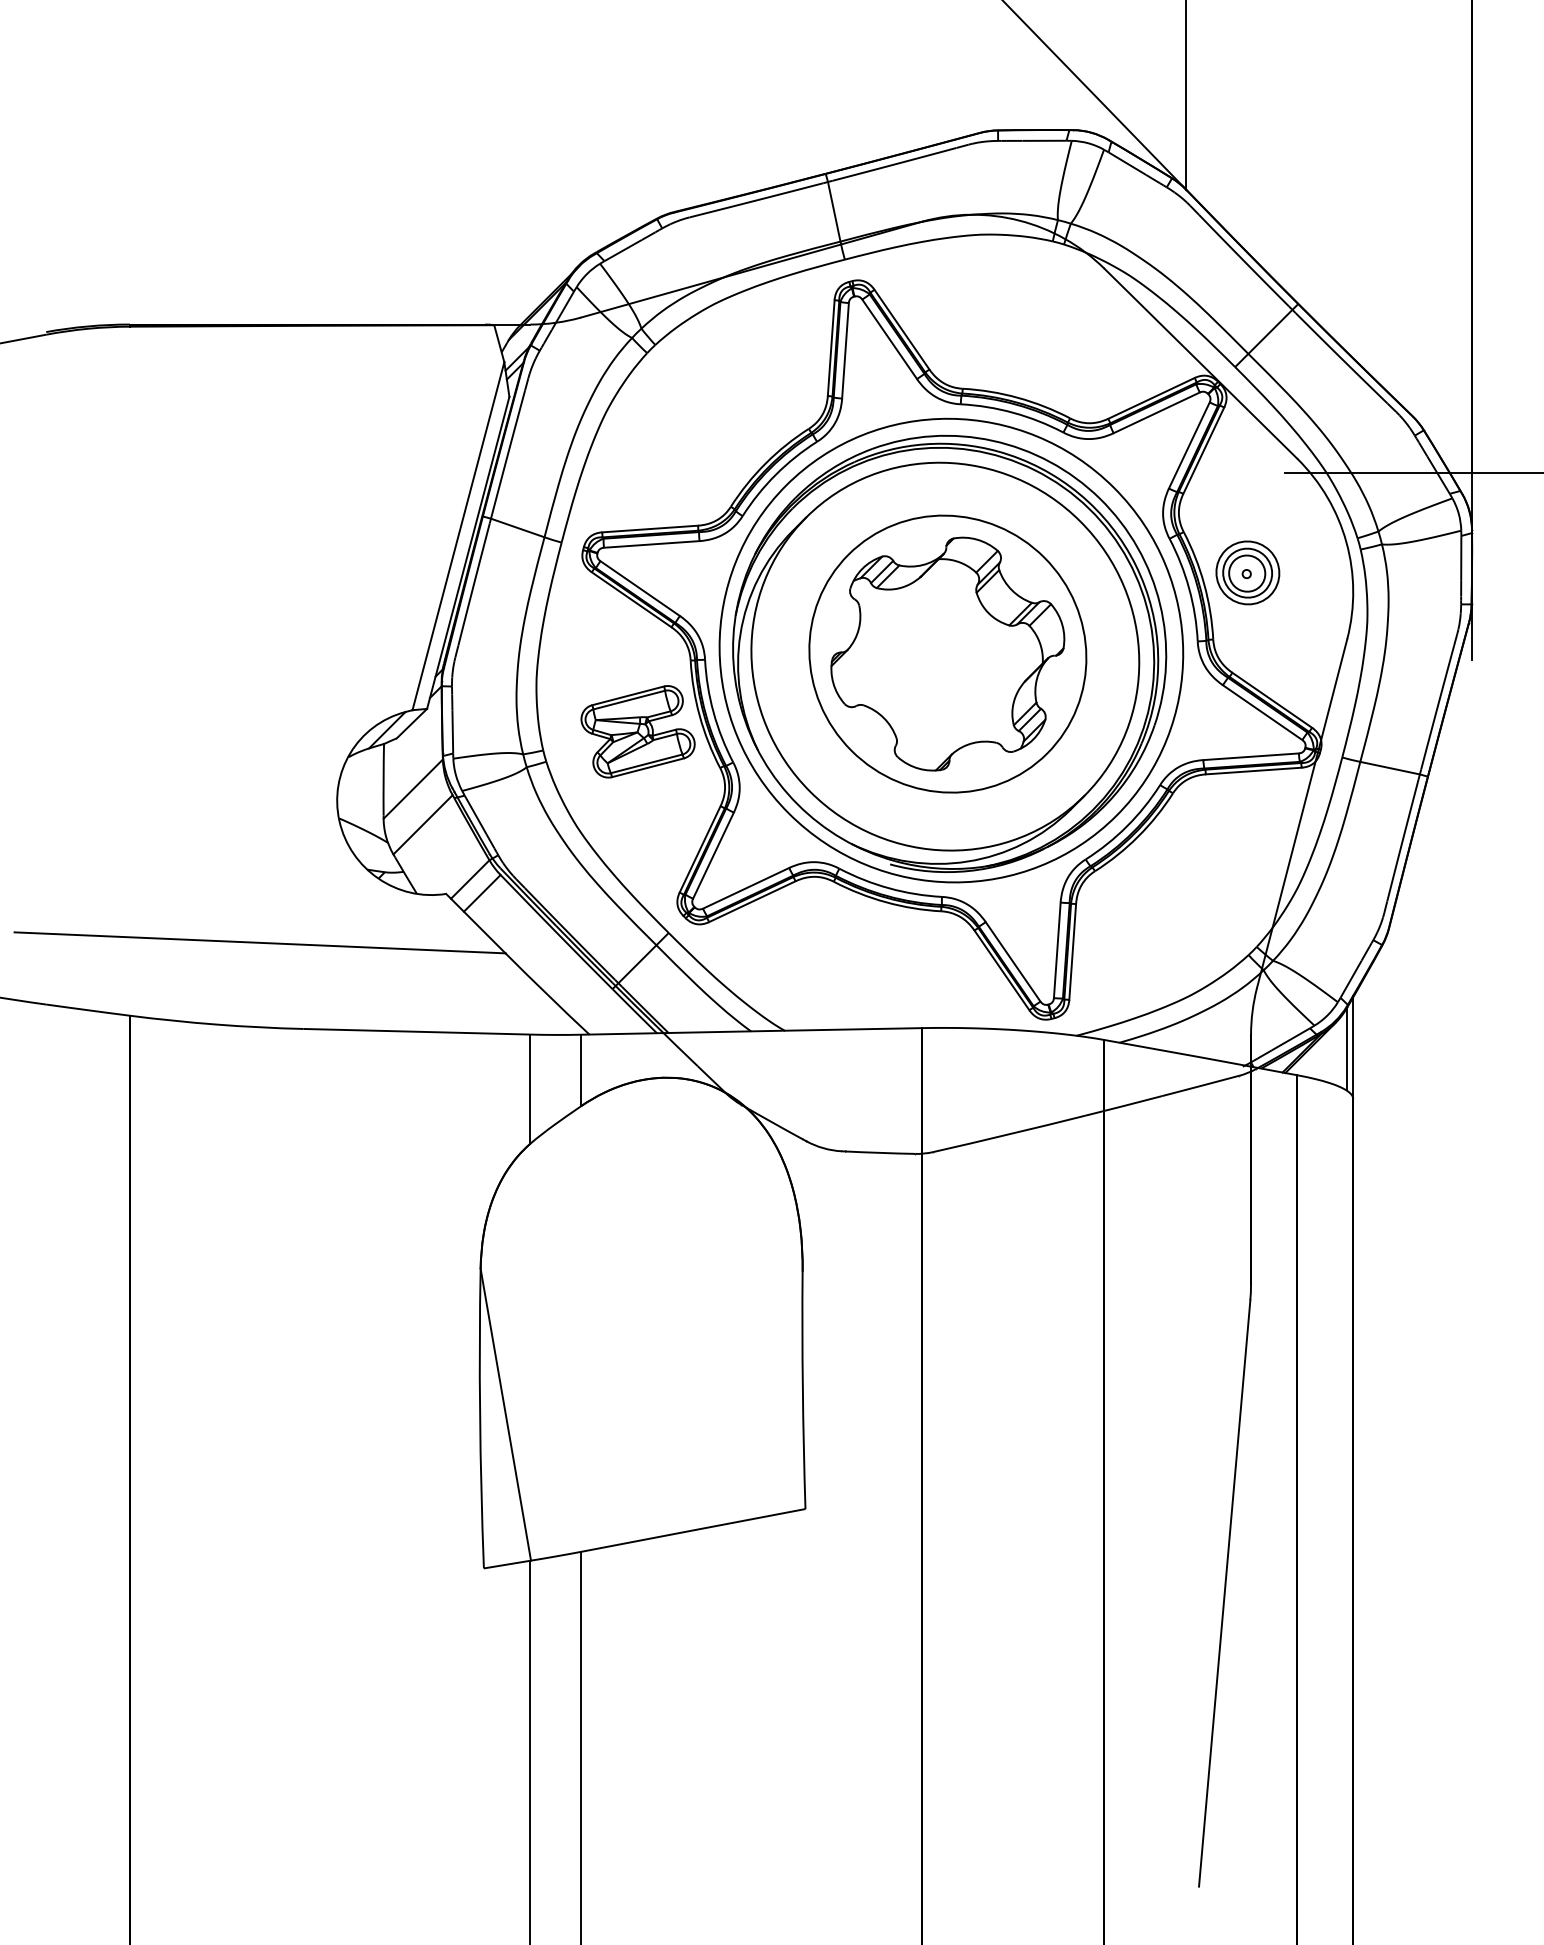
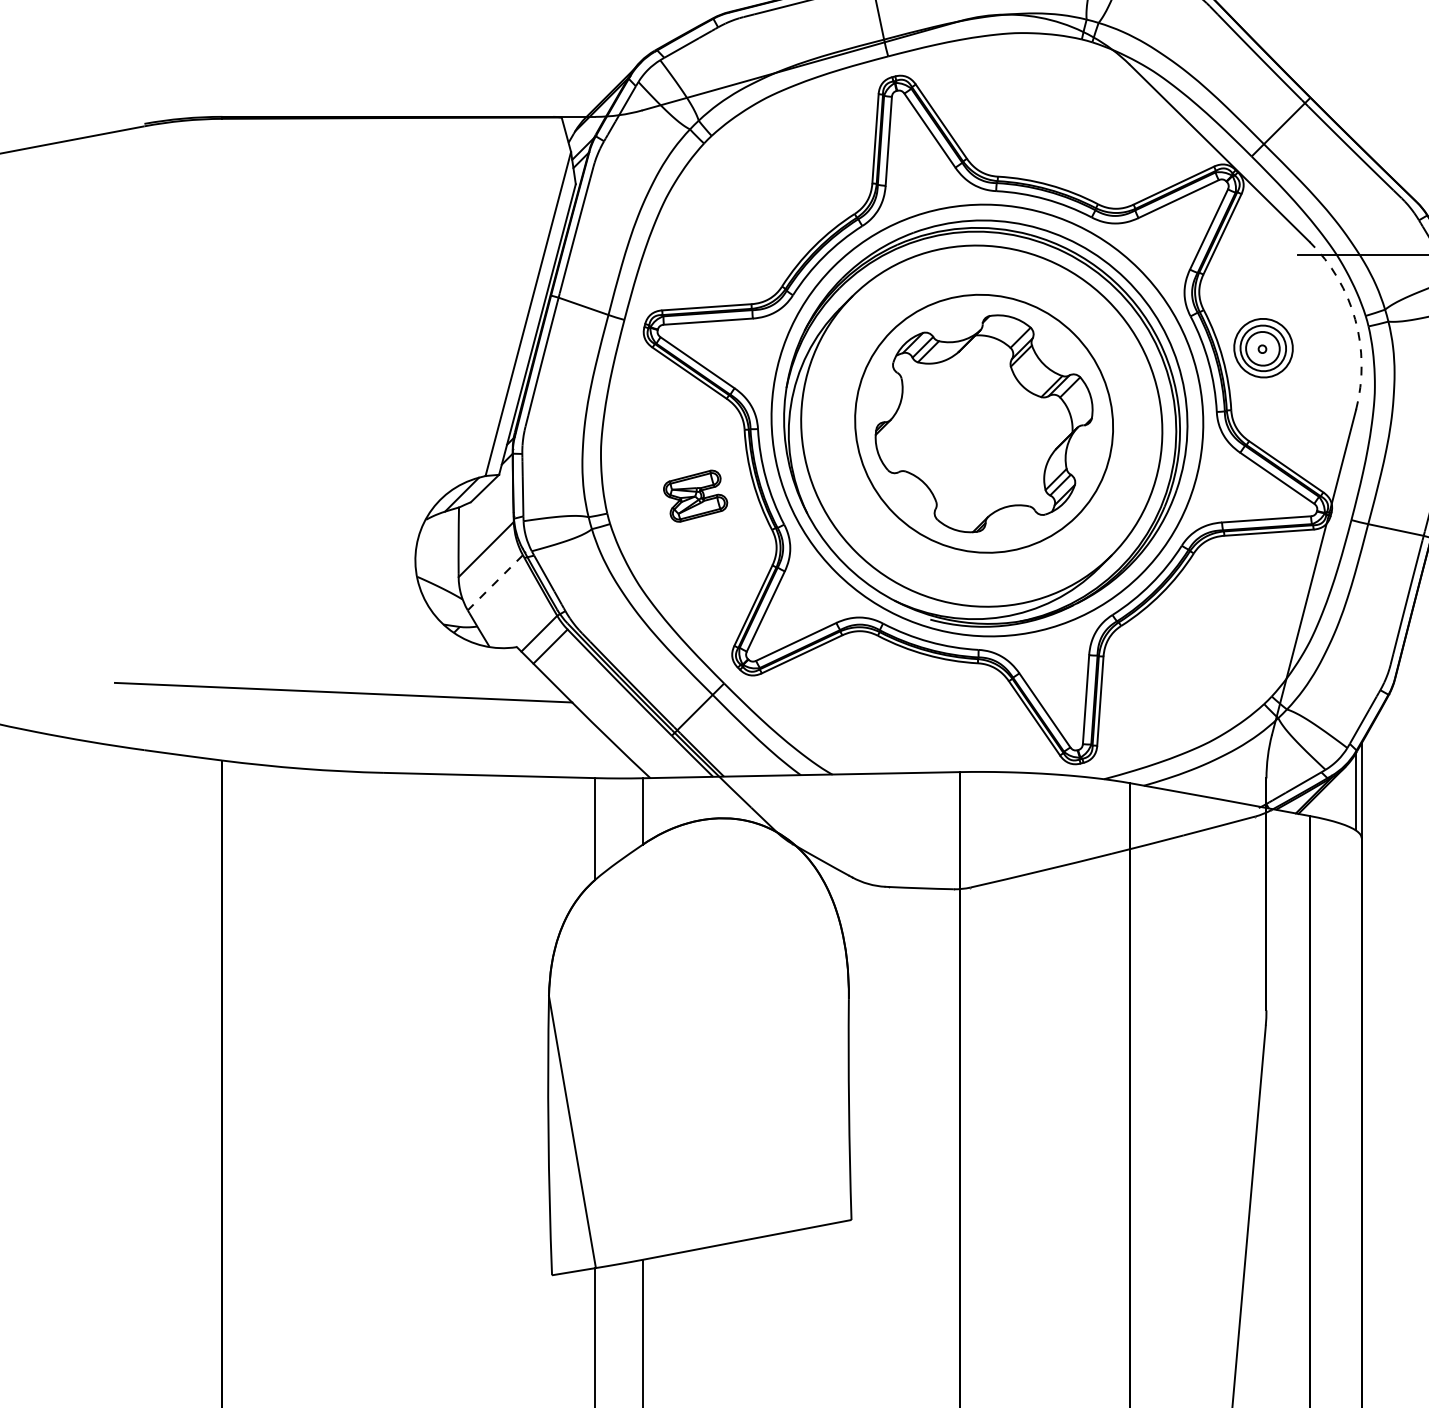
arc: (1346, 542) -> (1355, 319), solid -> dashed
part: (637, 731) -> (695, 495), size x0.6
line: (423, 824) -> (495, 582), solid -> dashed

